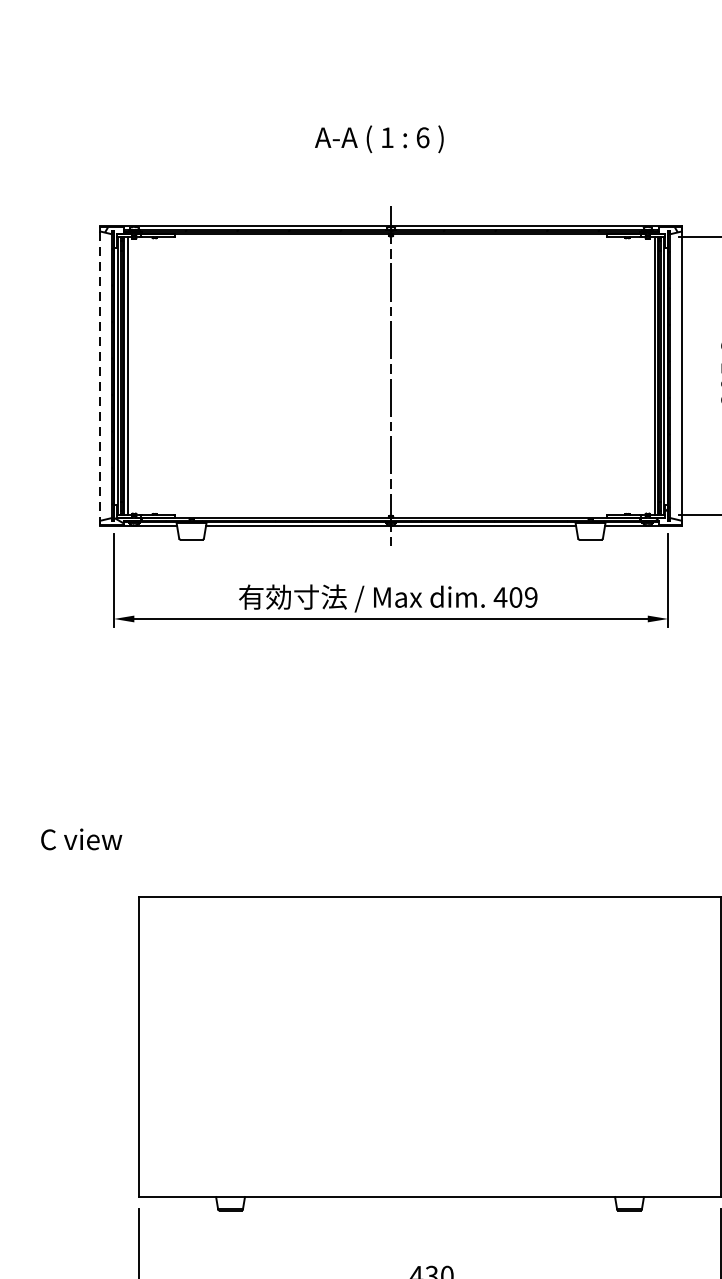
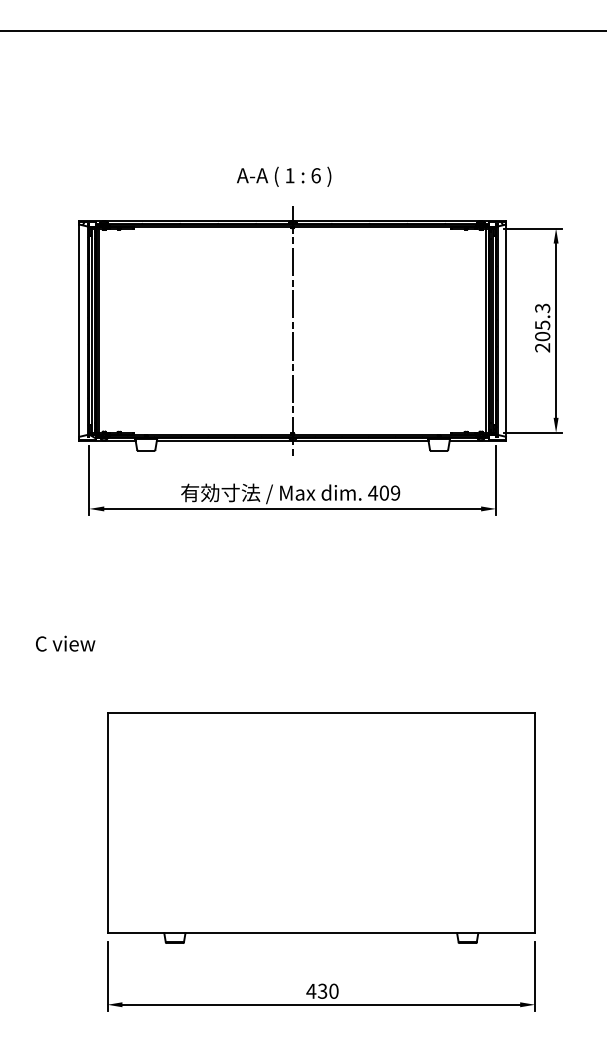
text: (379, 138) -> (284, 176), moved
line: (99, 375) -> (78, 330), dashed -> solid
text: (81, 839) -> (65, 643), moved

